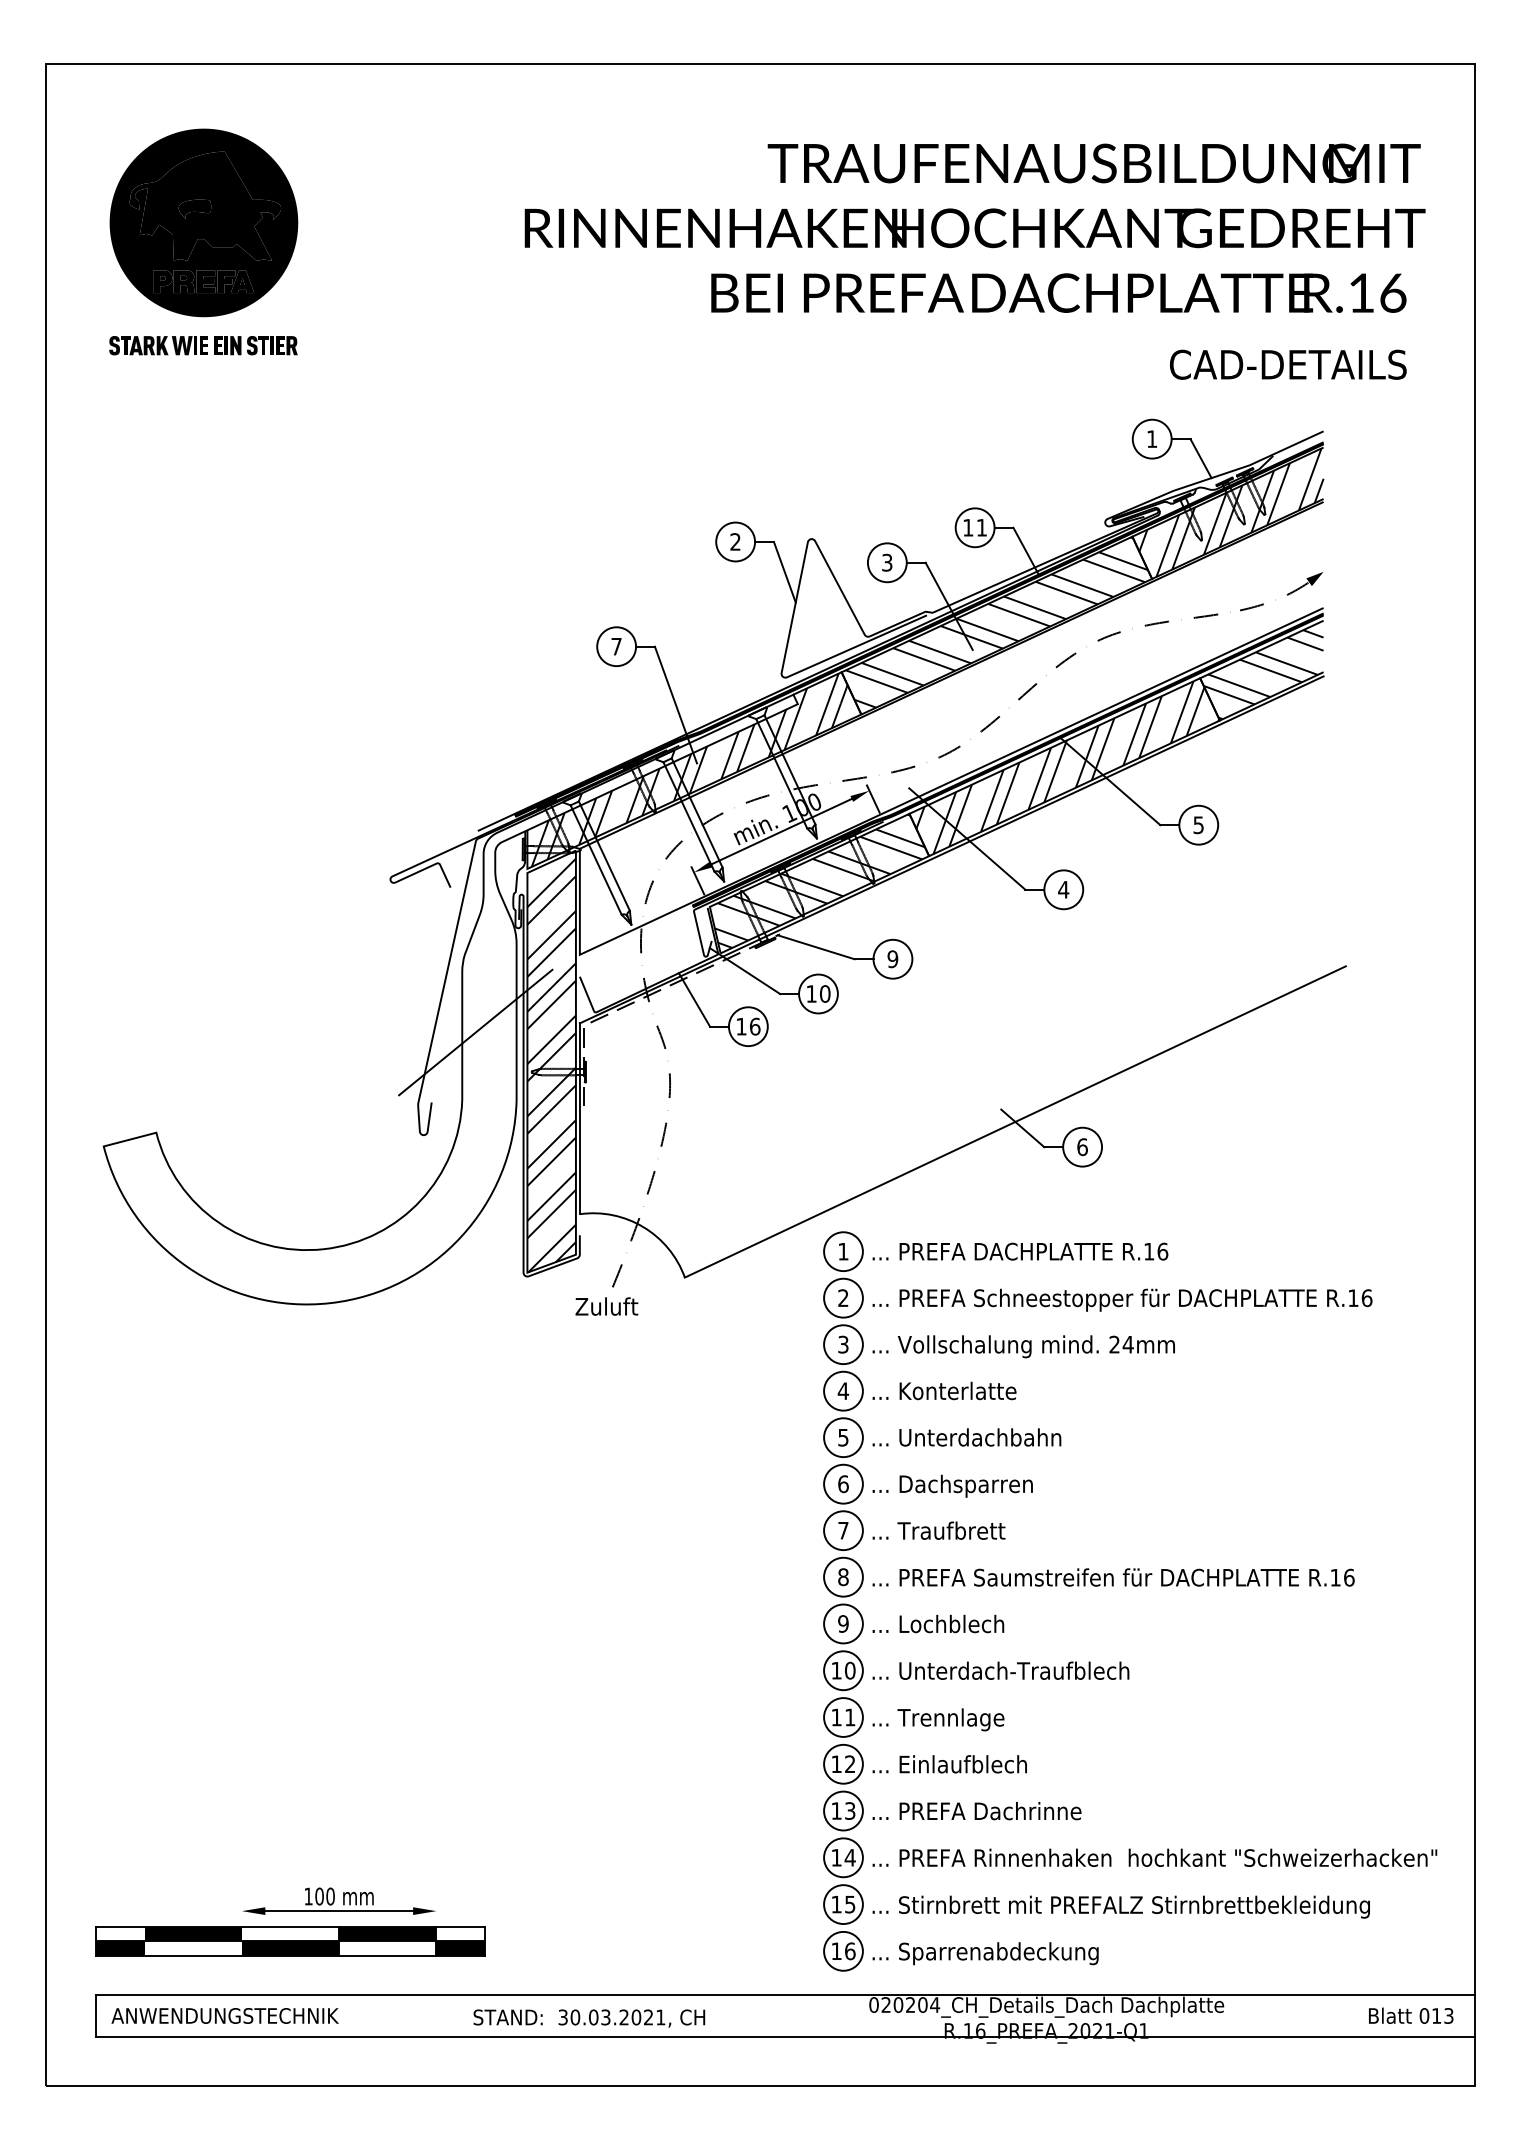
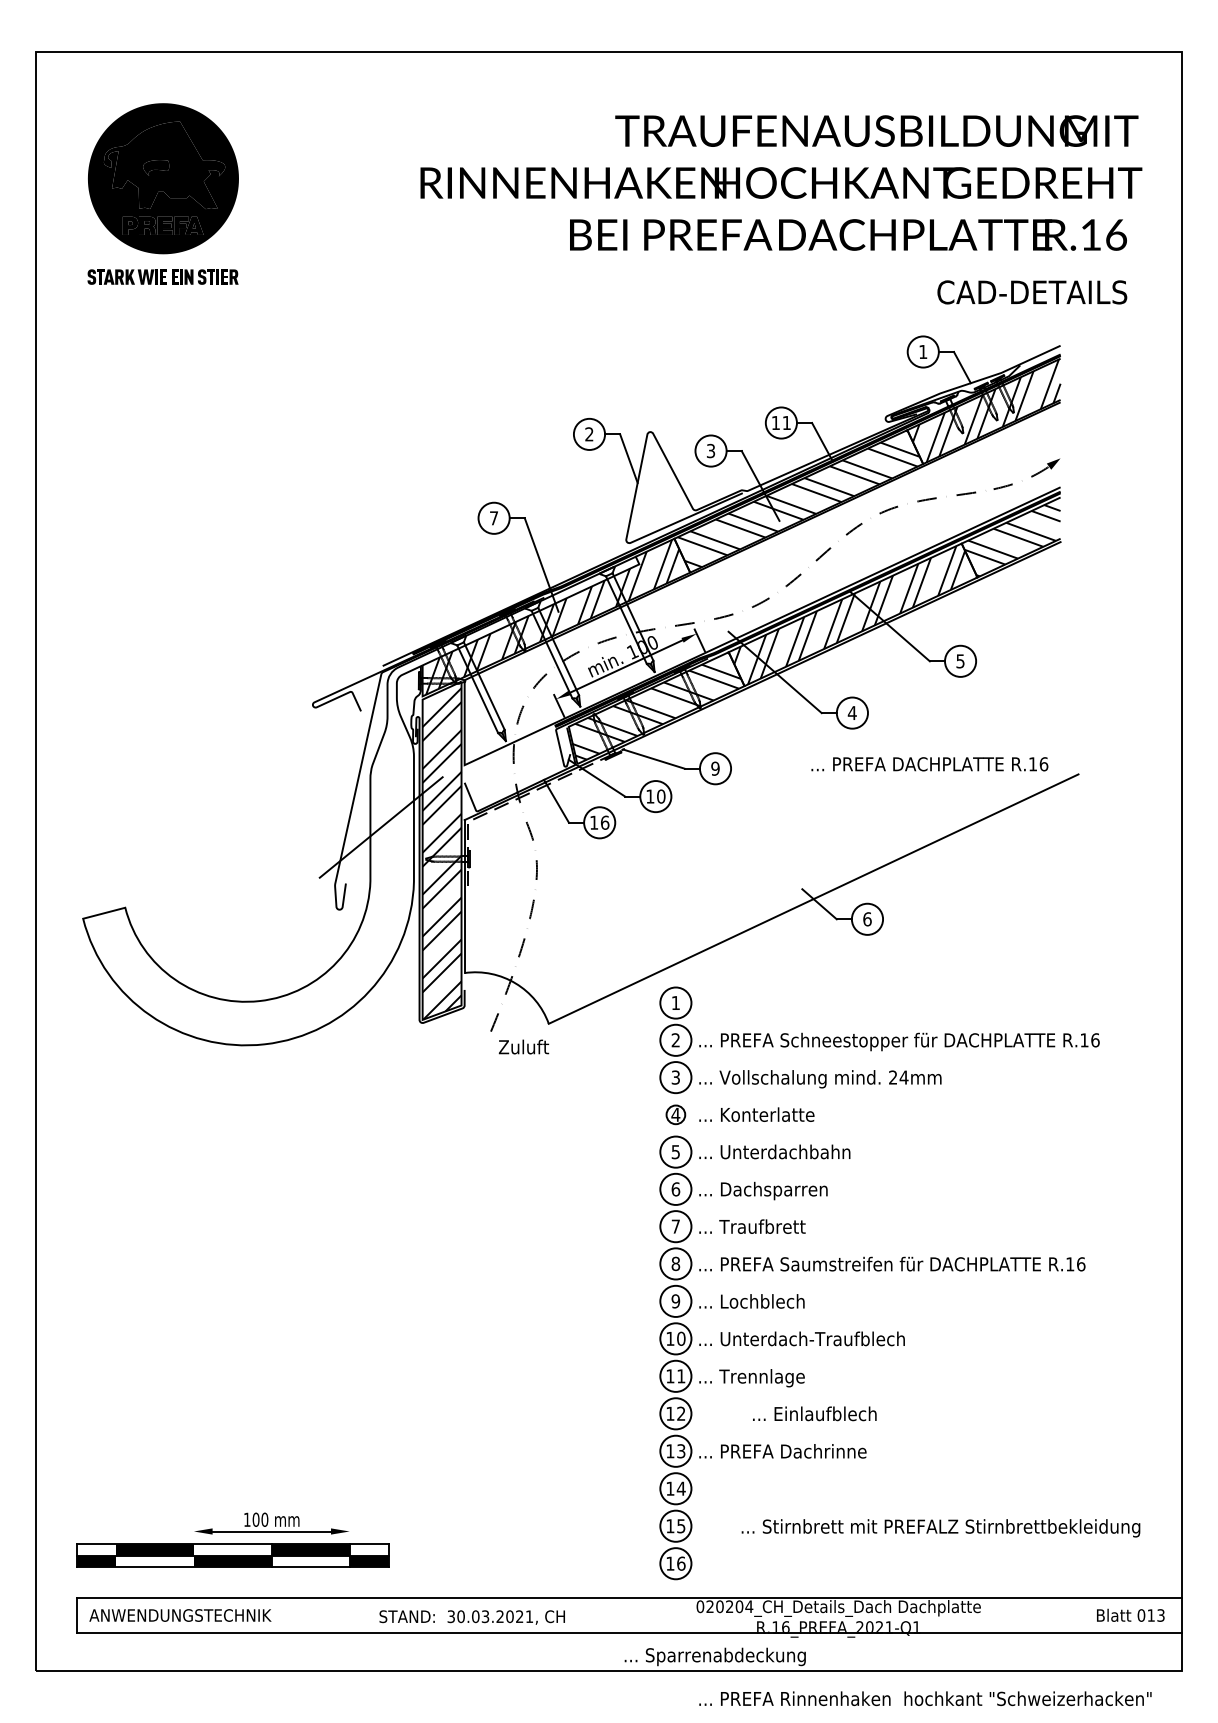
text: (1020, 1251) -> (929, 764), moved
text: (606, 1306) -> (523, 1047), moved
circle: (843, 1390) -> (675, 1114), size x0.6
text: (949, 1764) -> (814, 1413), moved
text: (1154, 1857) -> (925, 1698), moved
text: (1120, 1906) -> (940, 1527), moved
text: (985, 1953) -> (715, 1656), moved

